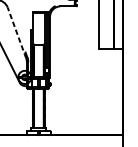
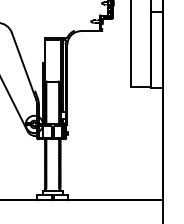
line: (16, 32) -> (23, 65), dashed -> solid

